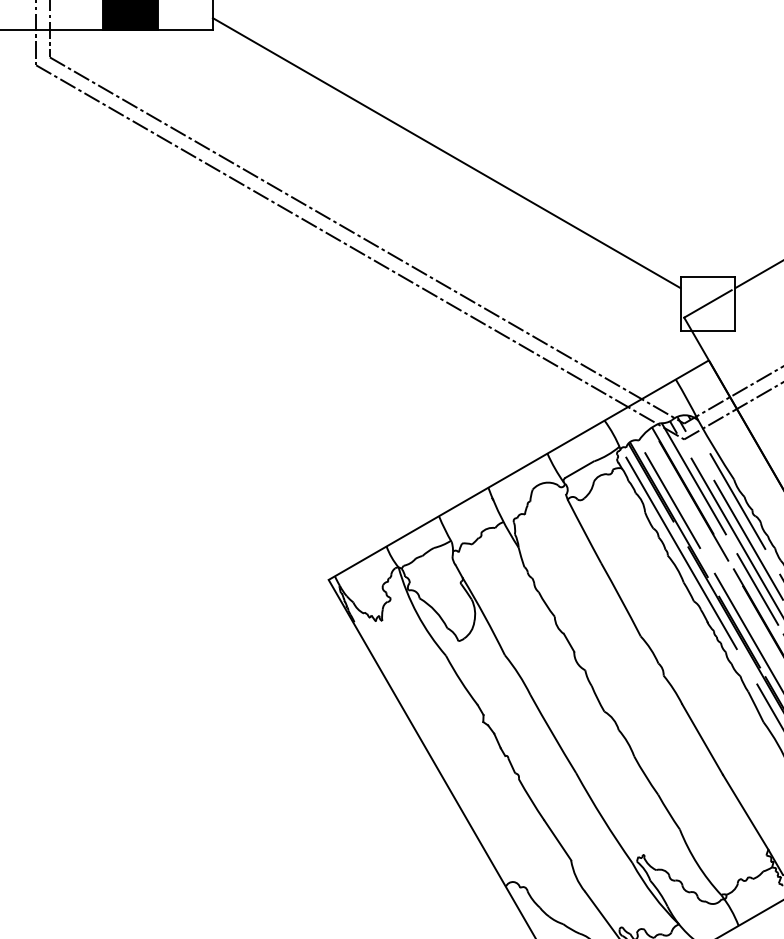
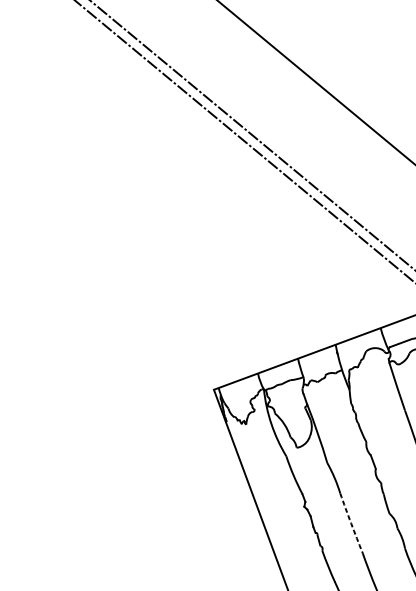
arc: (552, 734) -> (350, 523), solid -> dashed

